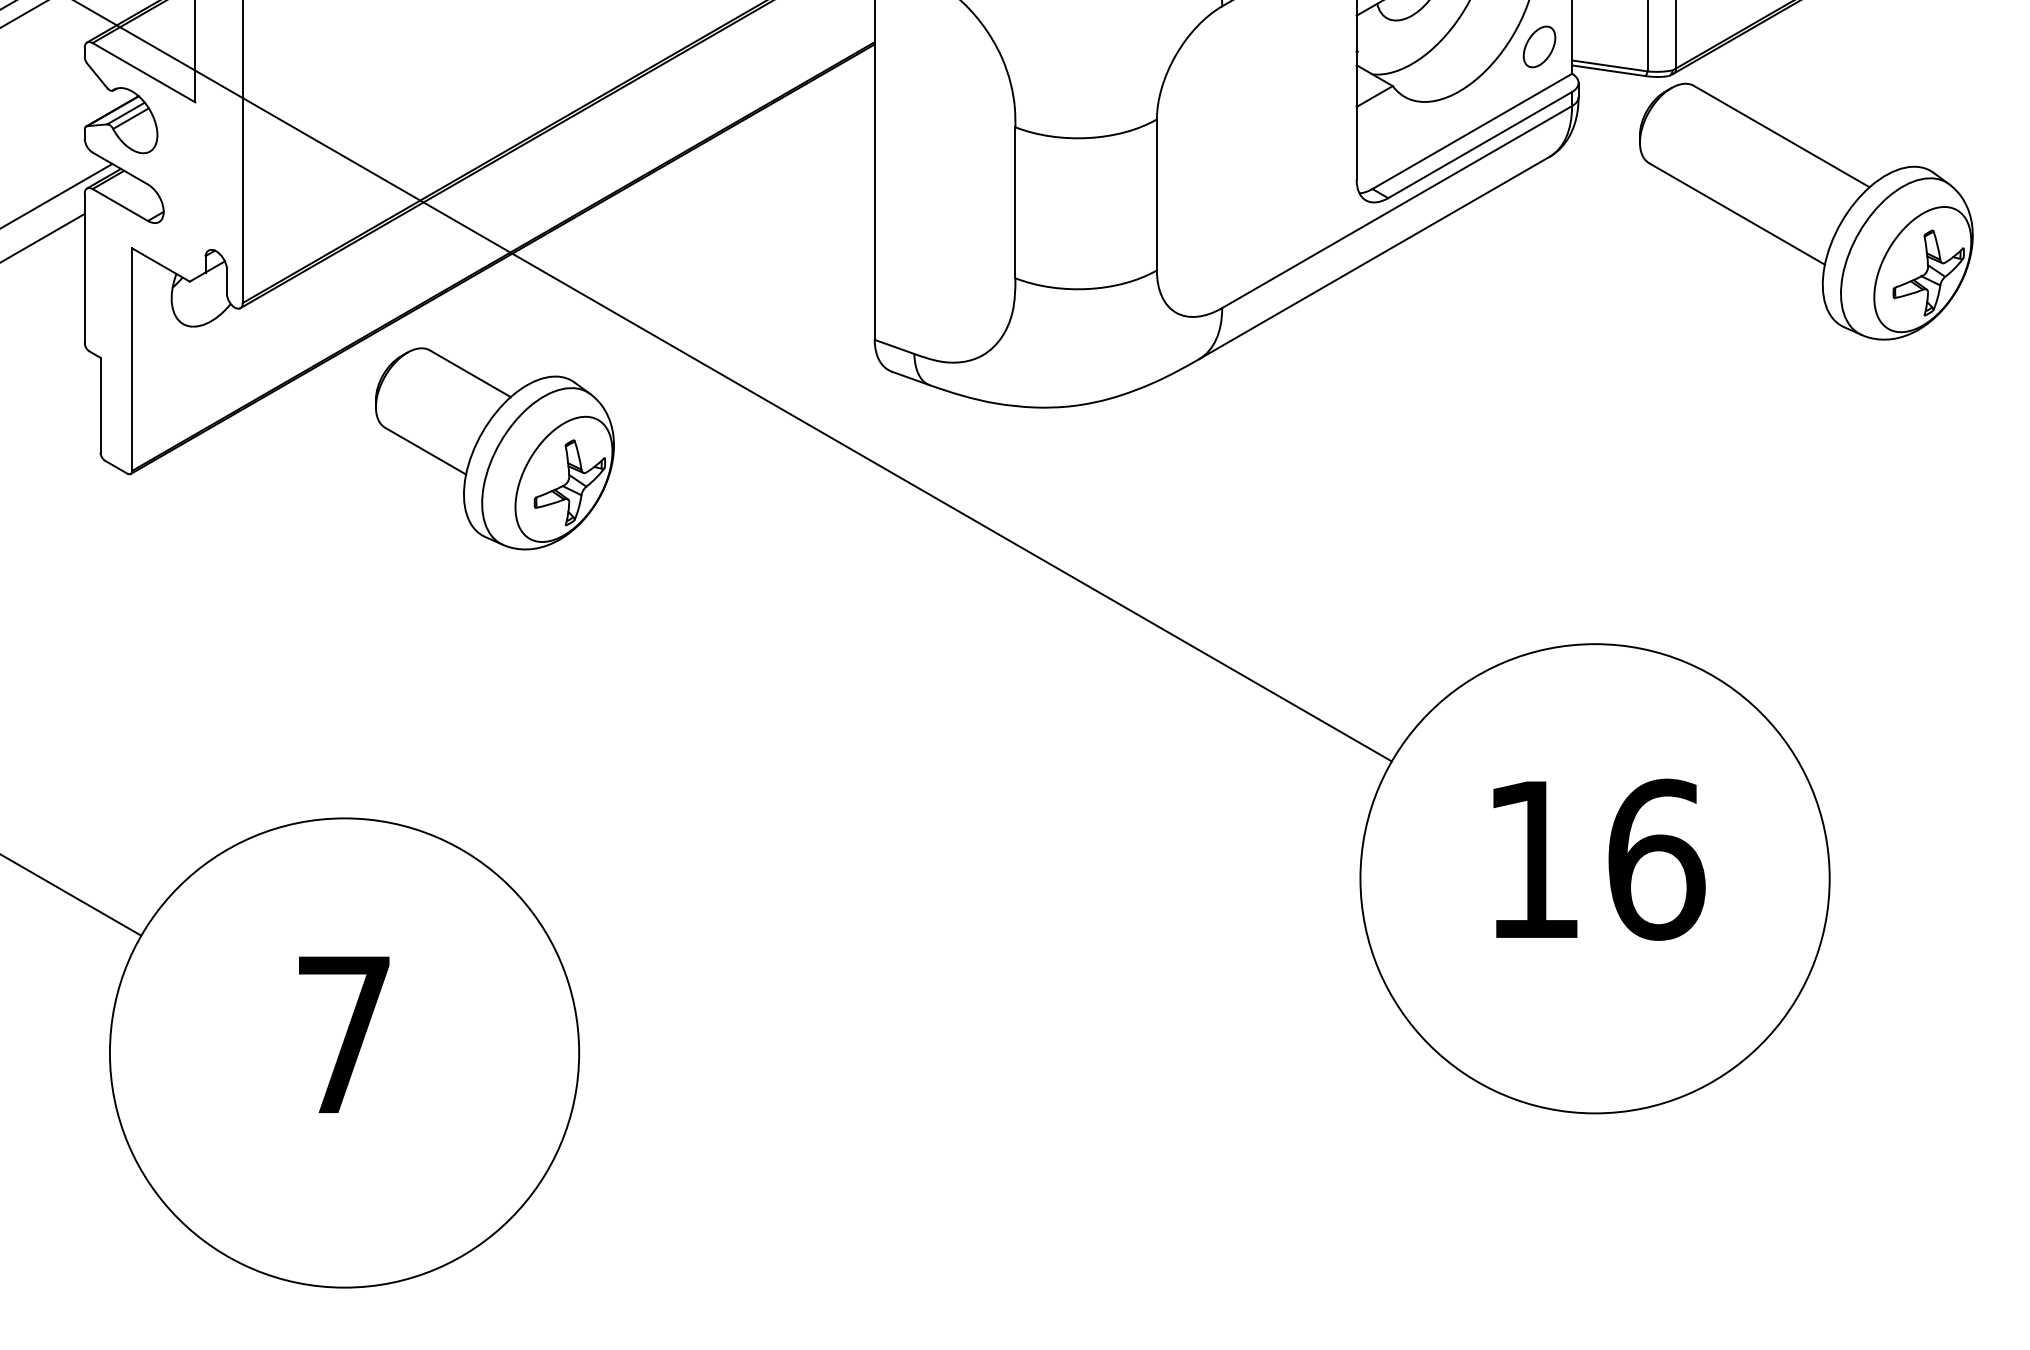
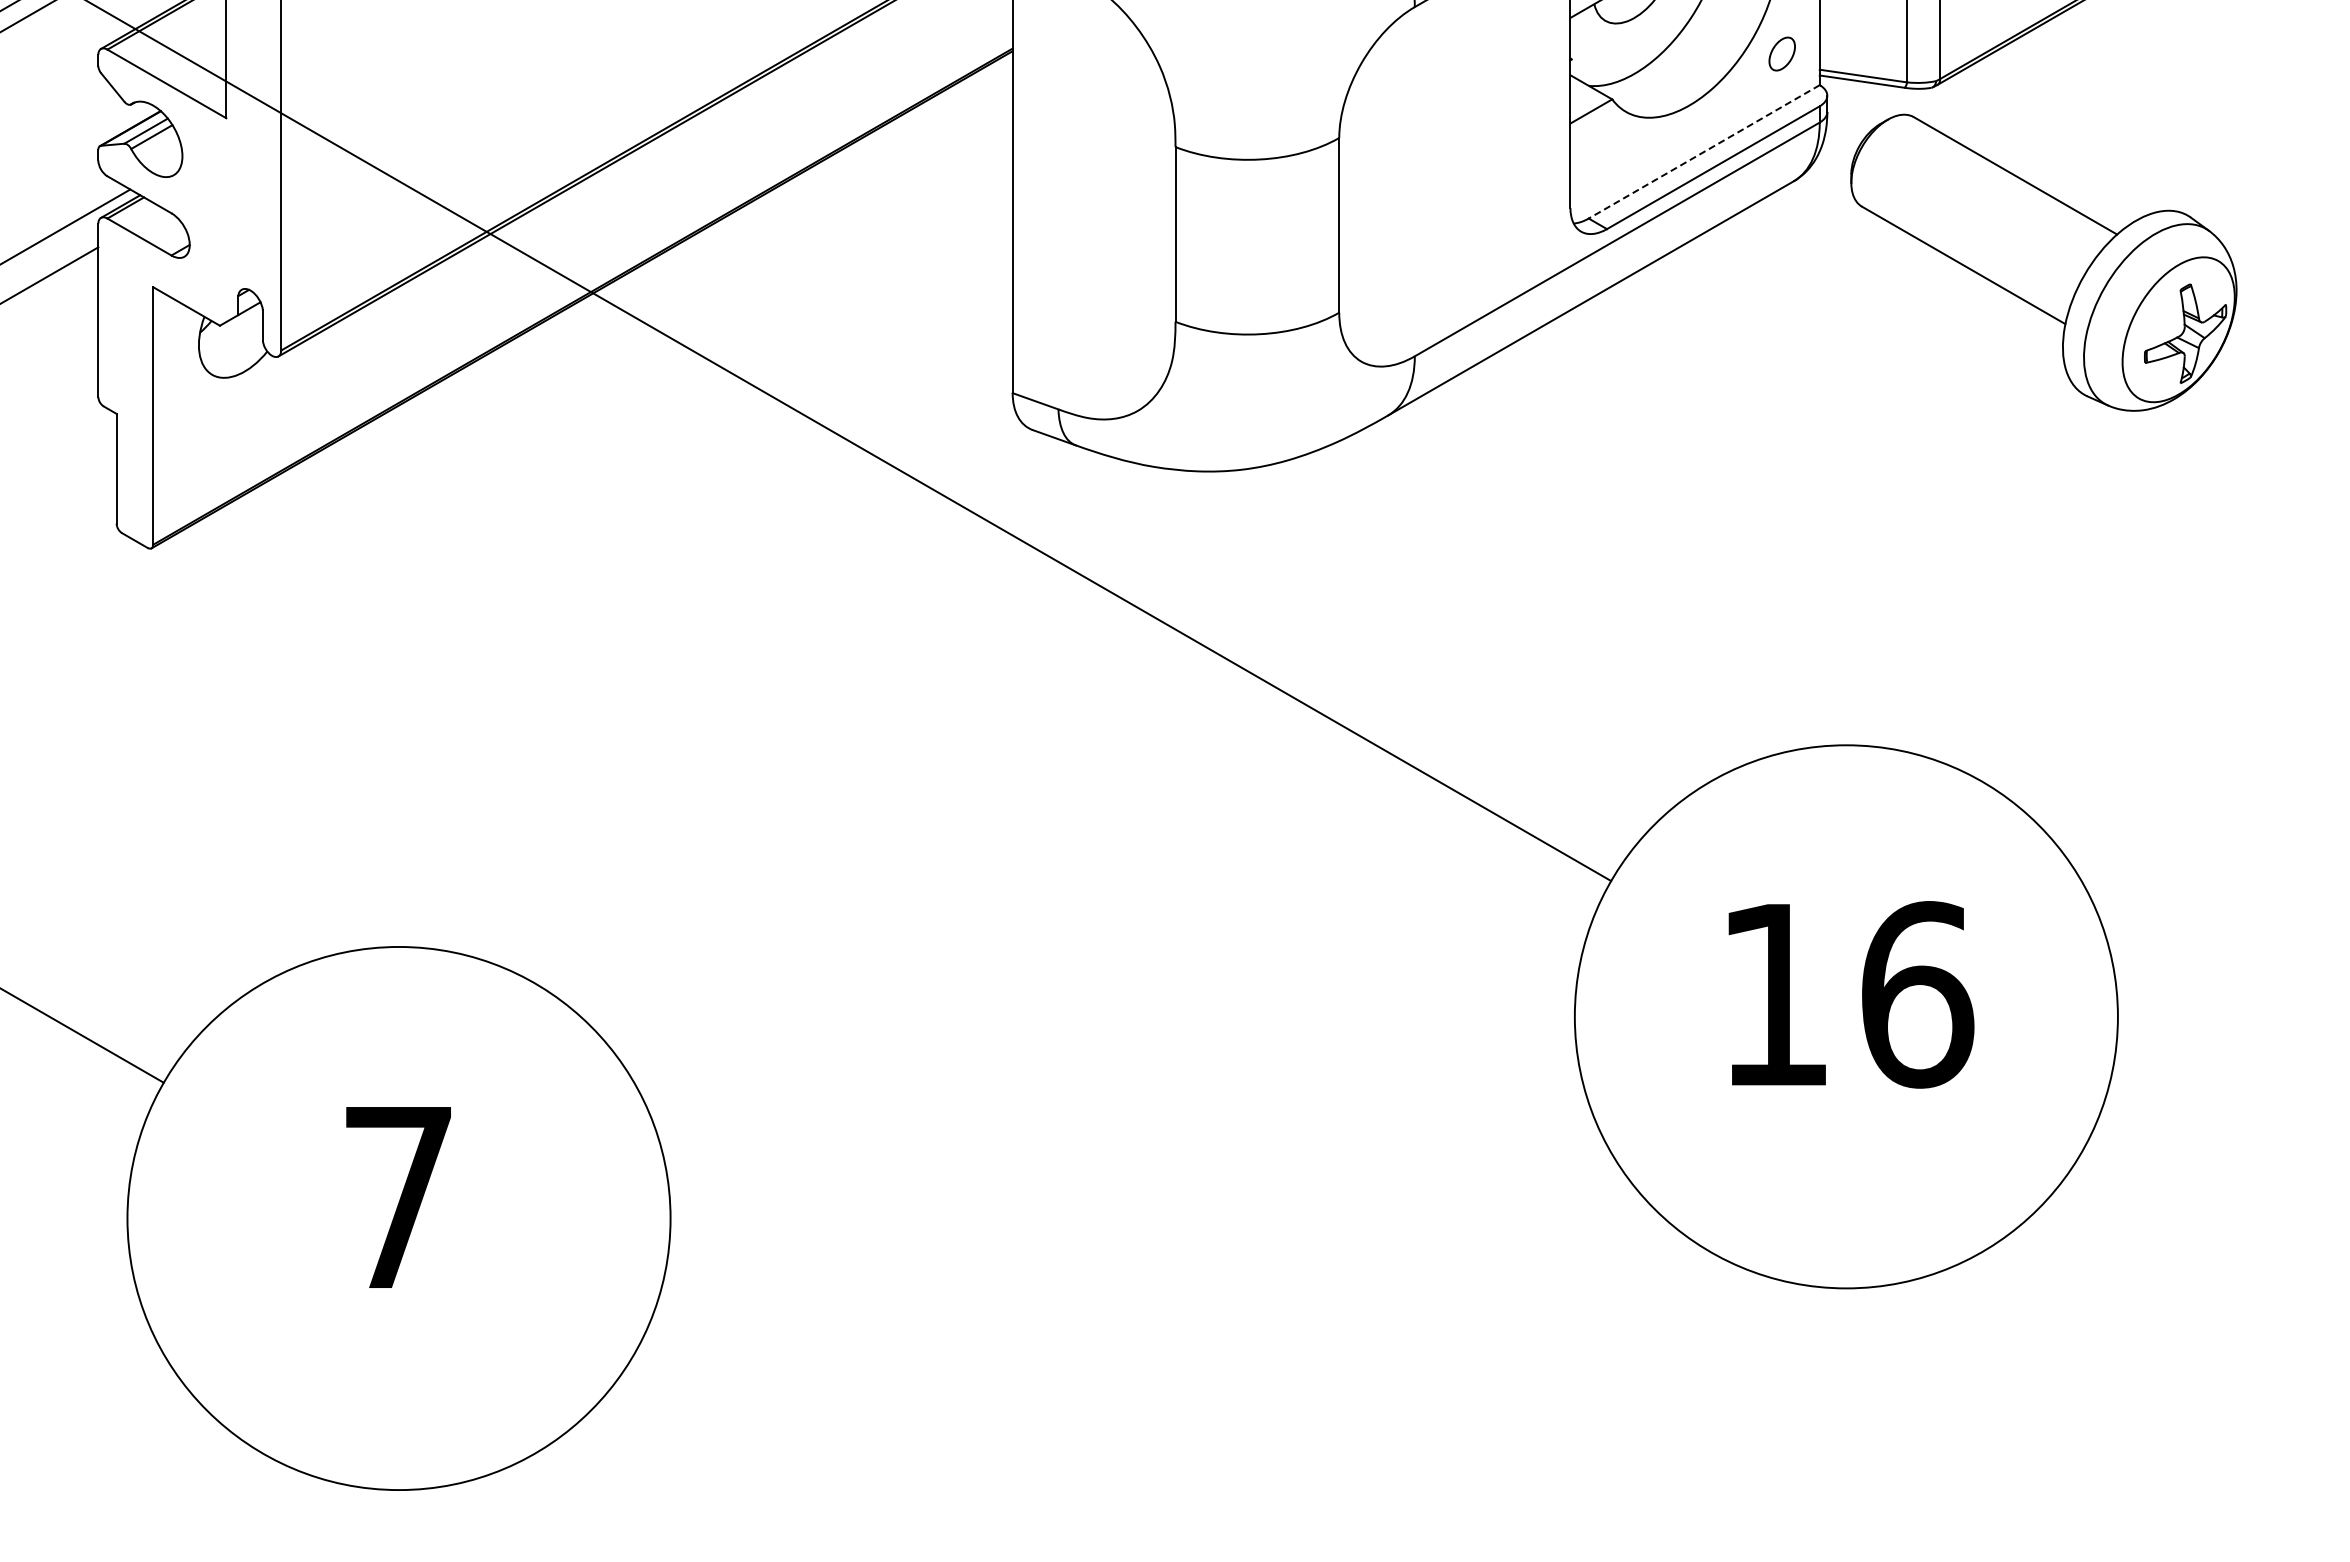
part: (1539, 46) -> (1782, 53), size x0.7
line: (1471, 131) -> (1703, 152), solid -> dashed
part: (1805, 211) -> (2043, 262), moved
part: (494, 449) -> (572, 519), removed

